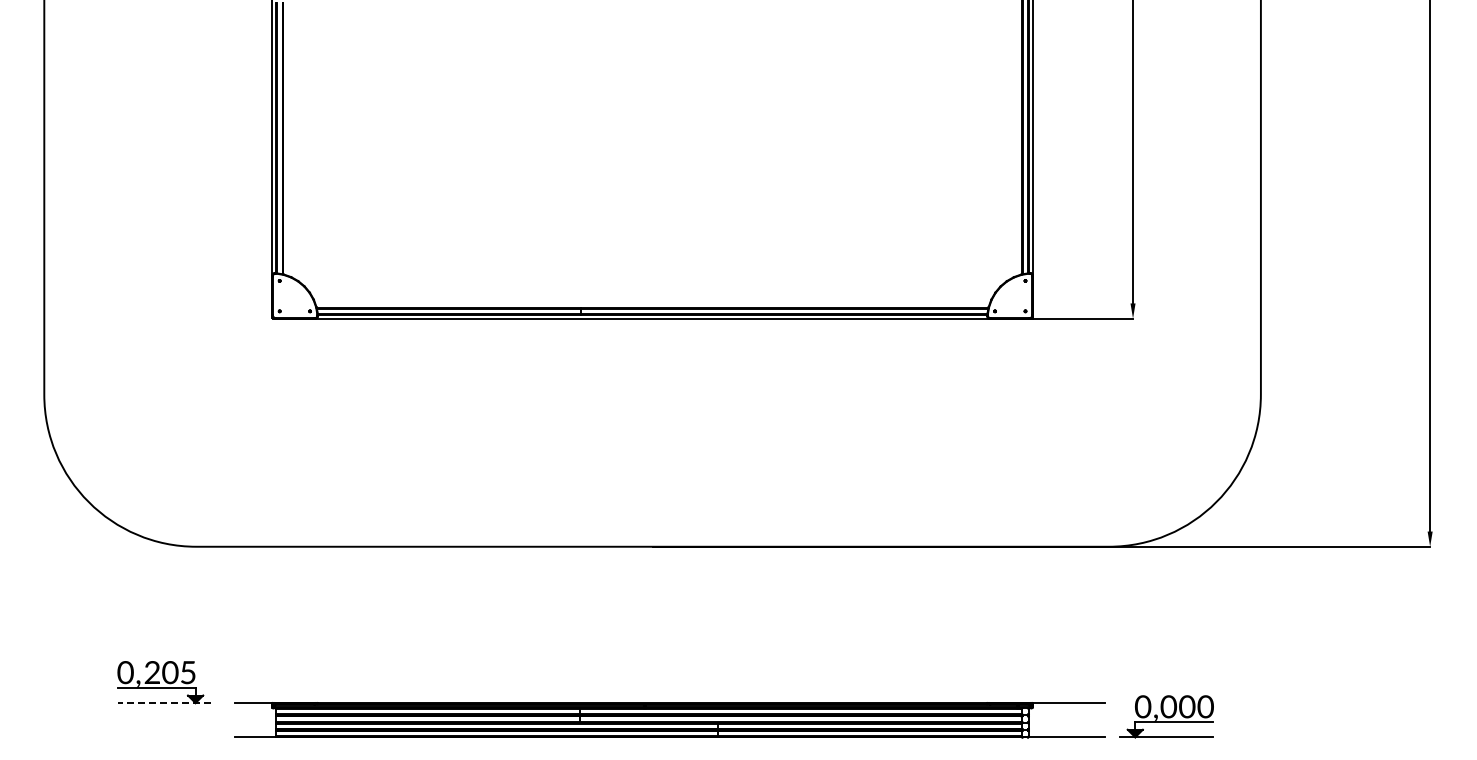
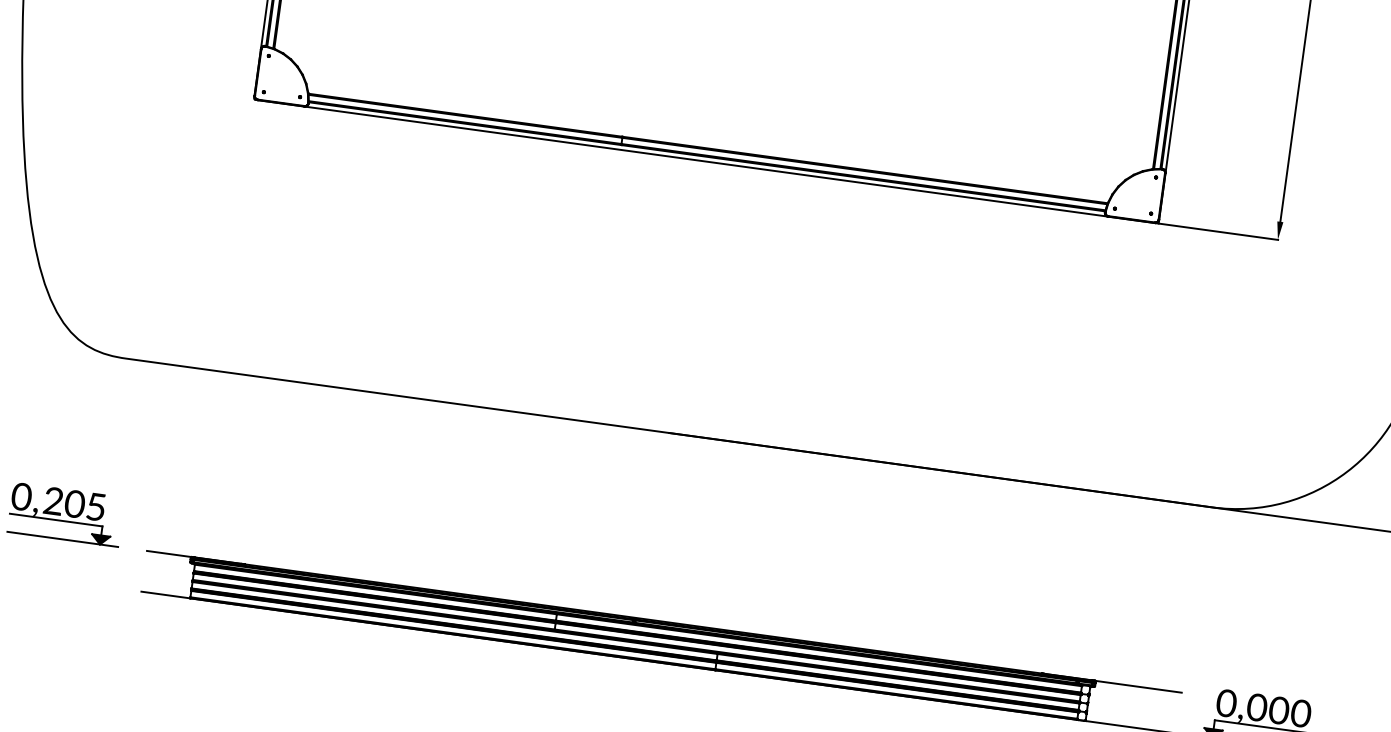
line: (164, 703) -> (62, 539), dashed -> solid

